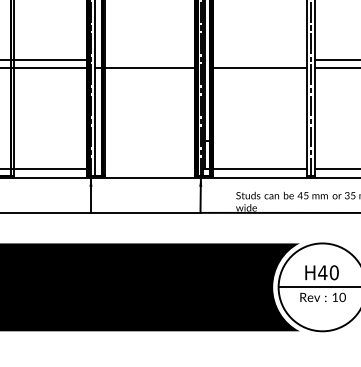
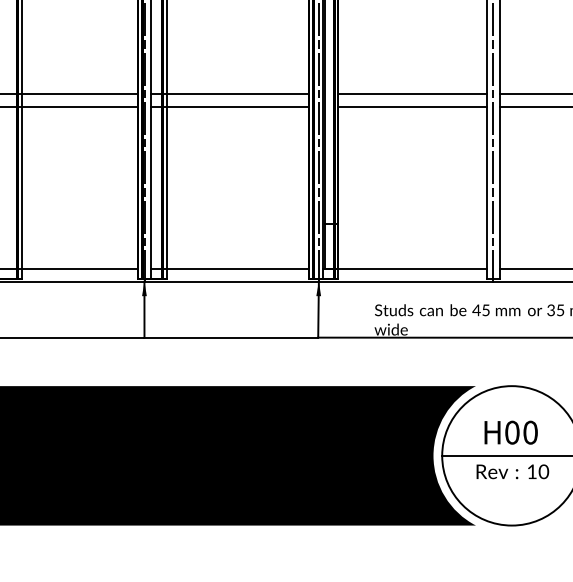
line: (144, 59) -> (229, 94), added
line: (259, 59) -> (411, 94), added
line: (144, 169) -> (229, 268), added
text: (322, 272) -> (511, 432), H40 -> H00

